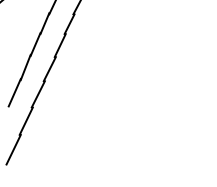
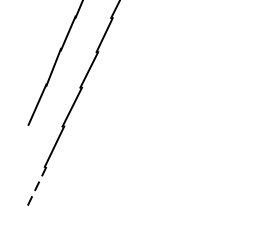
line: (13, 150) -> (35, 189), solid -> dashed

